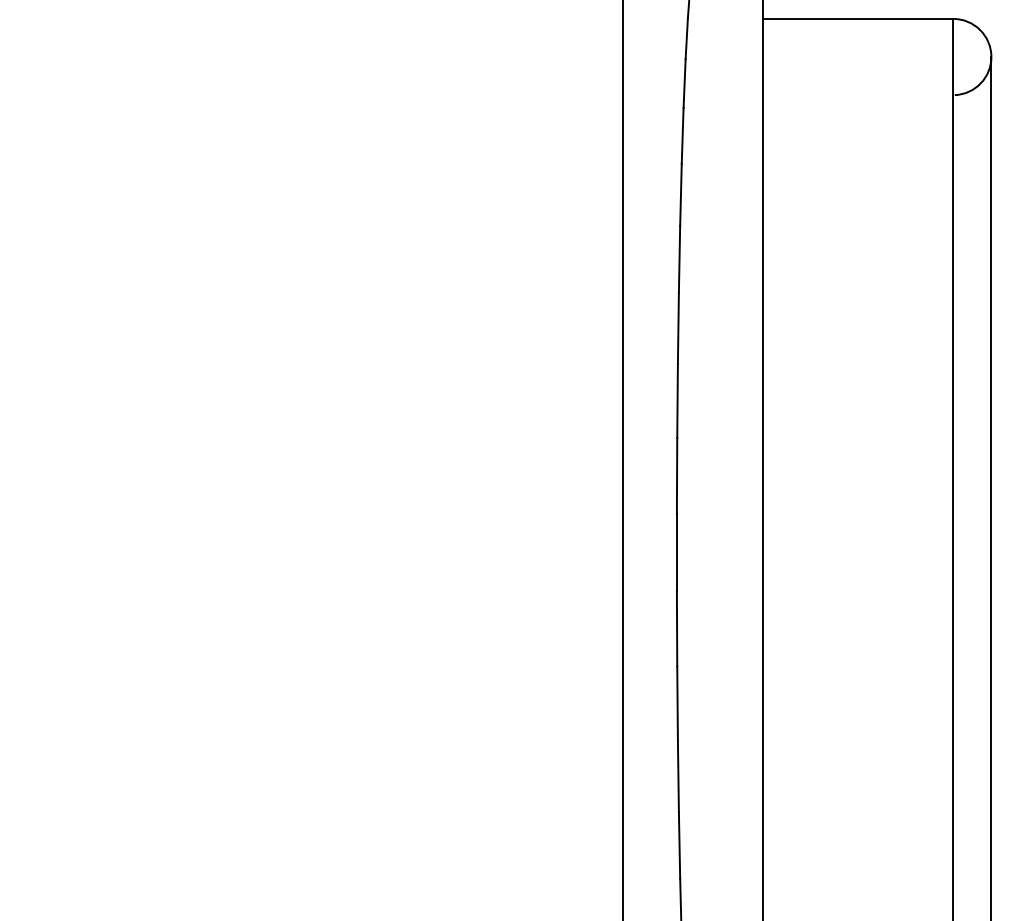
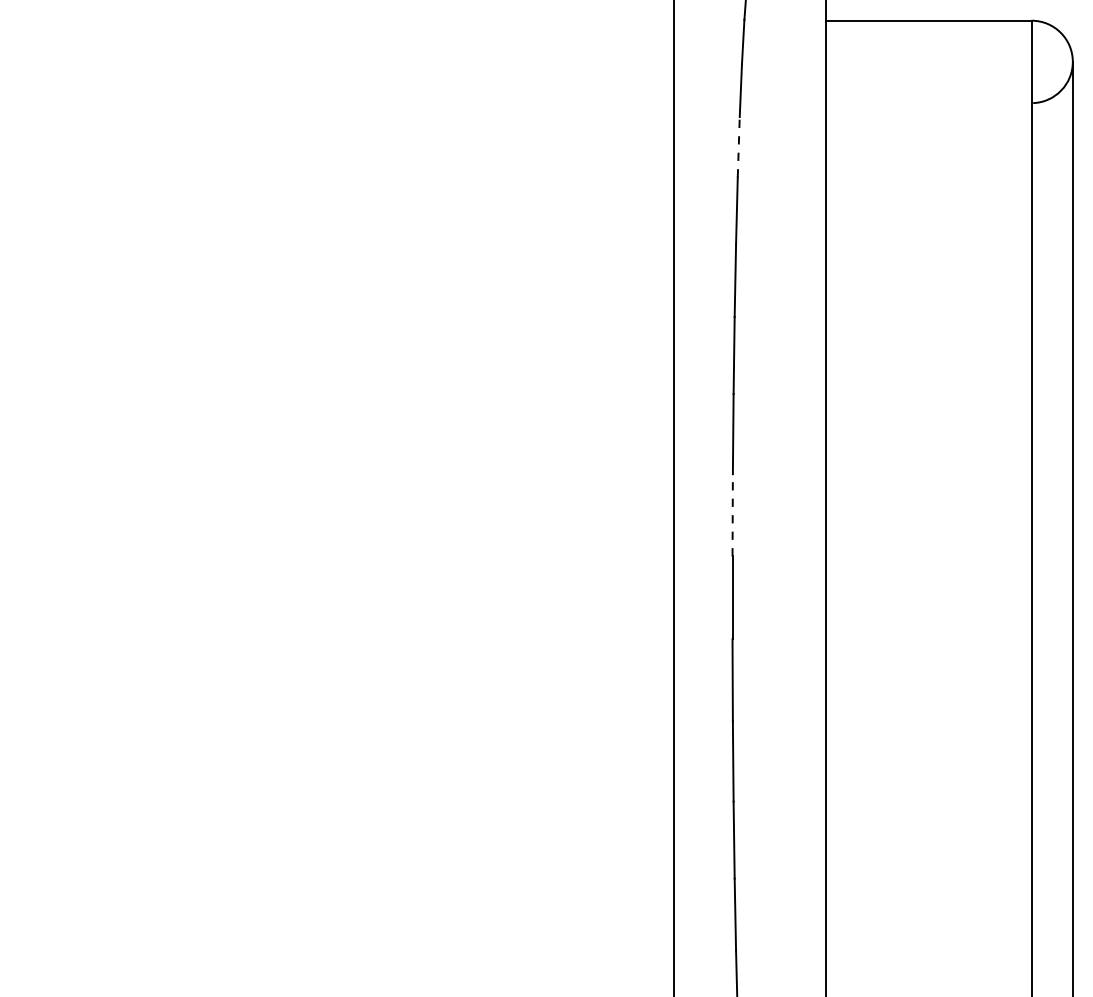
line: (682, 135) -> (738, 146), solid -> dashed
line: (677, 476) -> (733, 515), solid -> dashed

